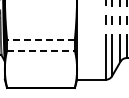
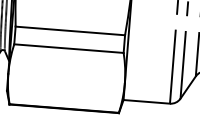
line: (40, 39) -> (69, 30), dashed -> solid
line: (40, 50) -> (68, 48), dashed -> solid

